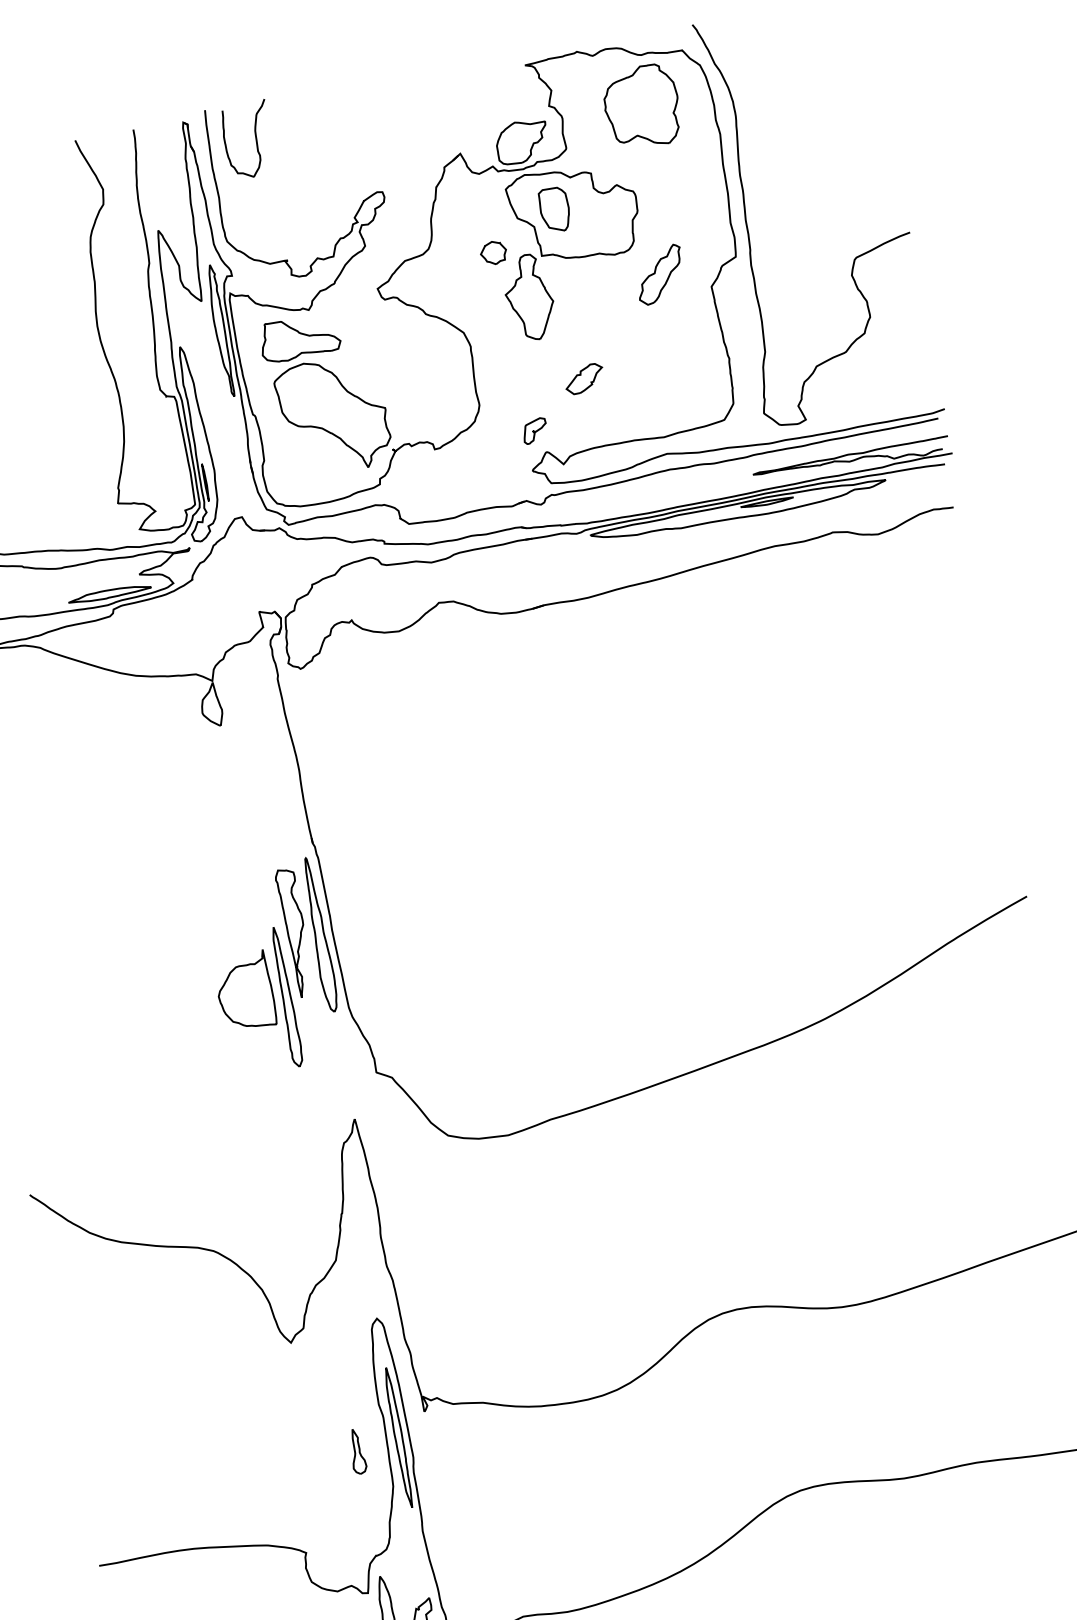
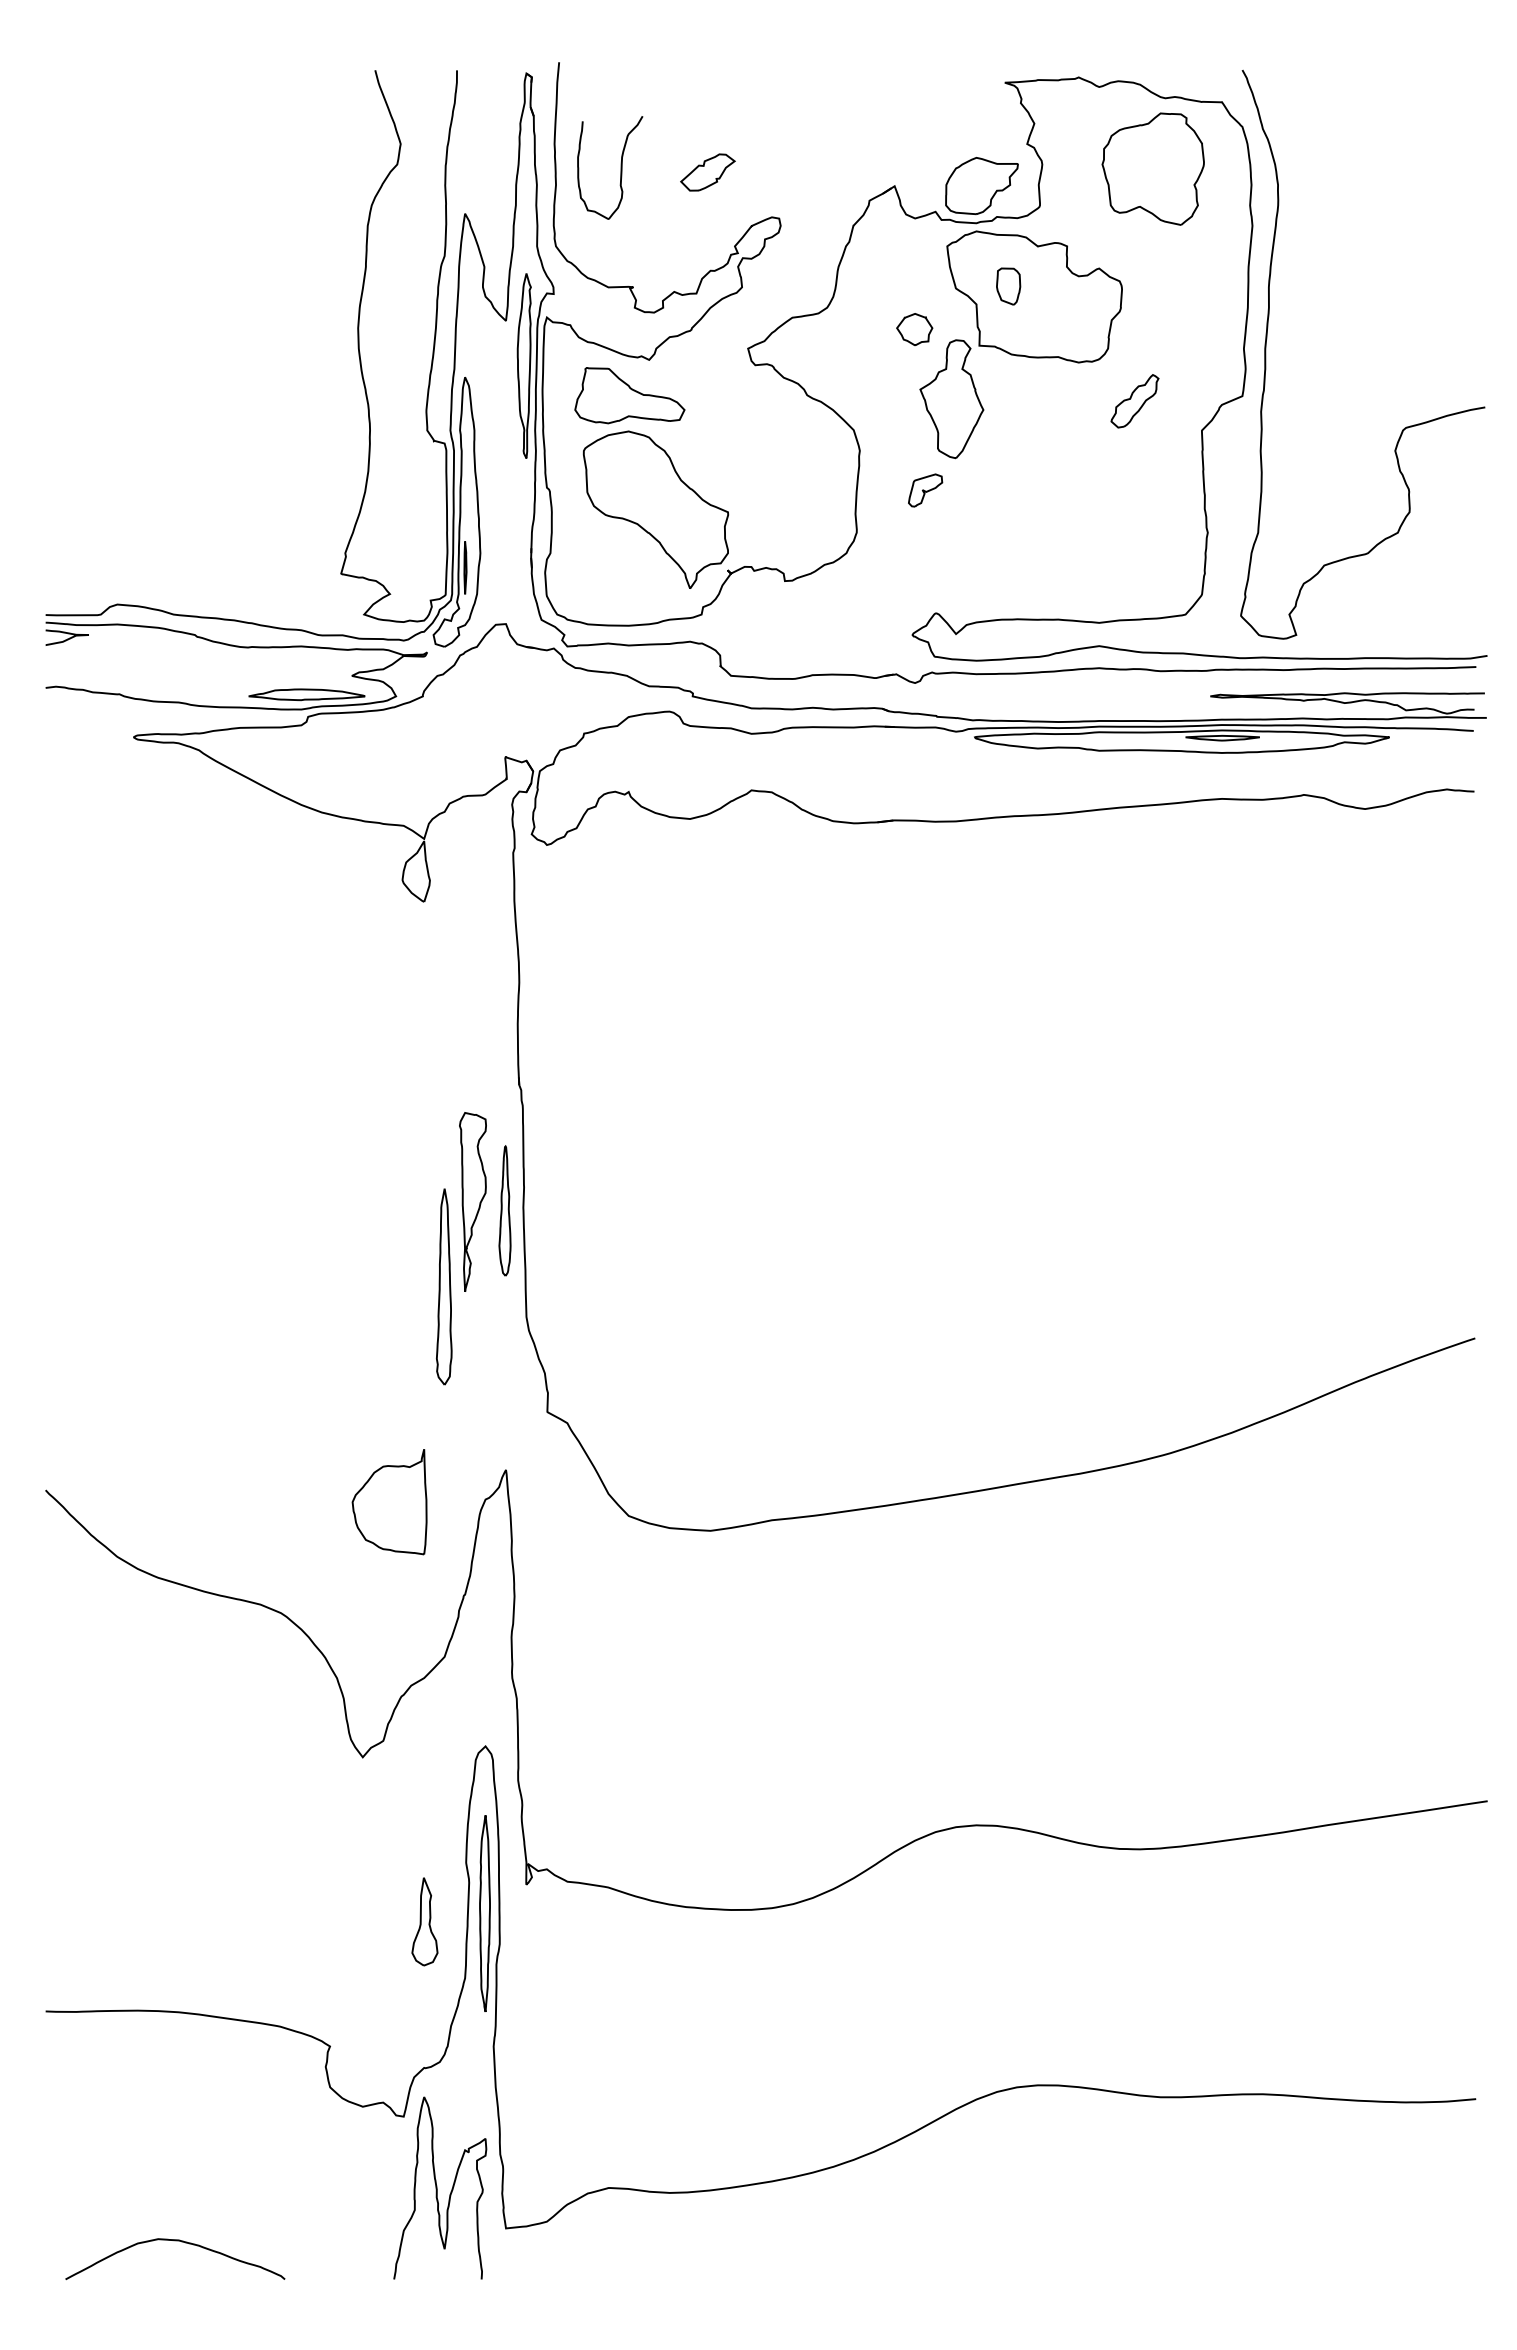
curve: (255, 138) -> (620, 167), moved
part: (554, 209) -> (1008, 286), size x0.6
part: (659, 274) -> (1134, 400), size x0.7
part: (584, 379) -> (707, 172), moved
part: (534, 430) -> (925, 490), moved
part: (319, 934) -> (504, 1210), size x0.6
part: (245, 992) -> (389, 1502), moved
part: (356, 1451) -> (424, 1921), size x1.4

